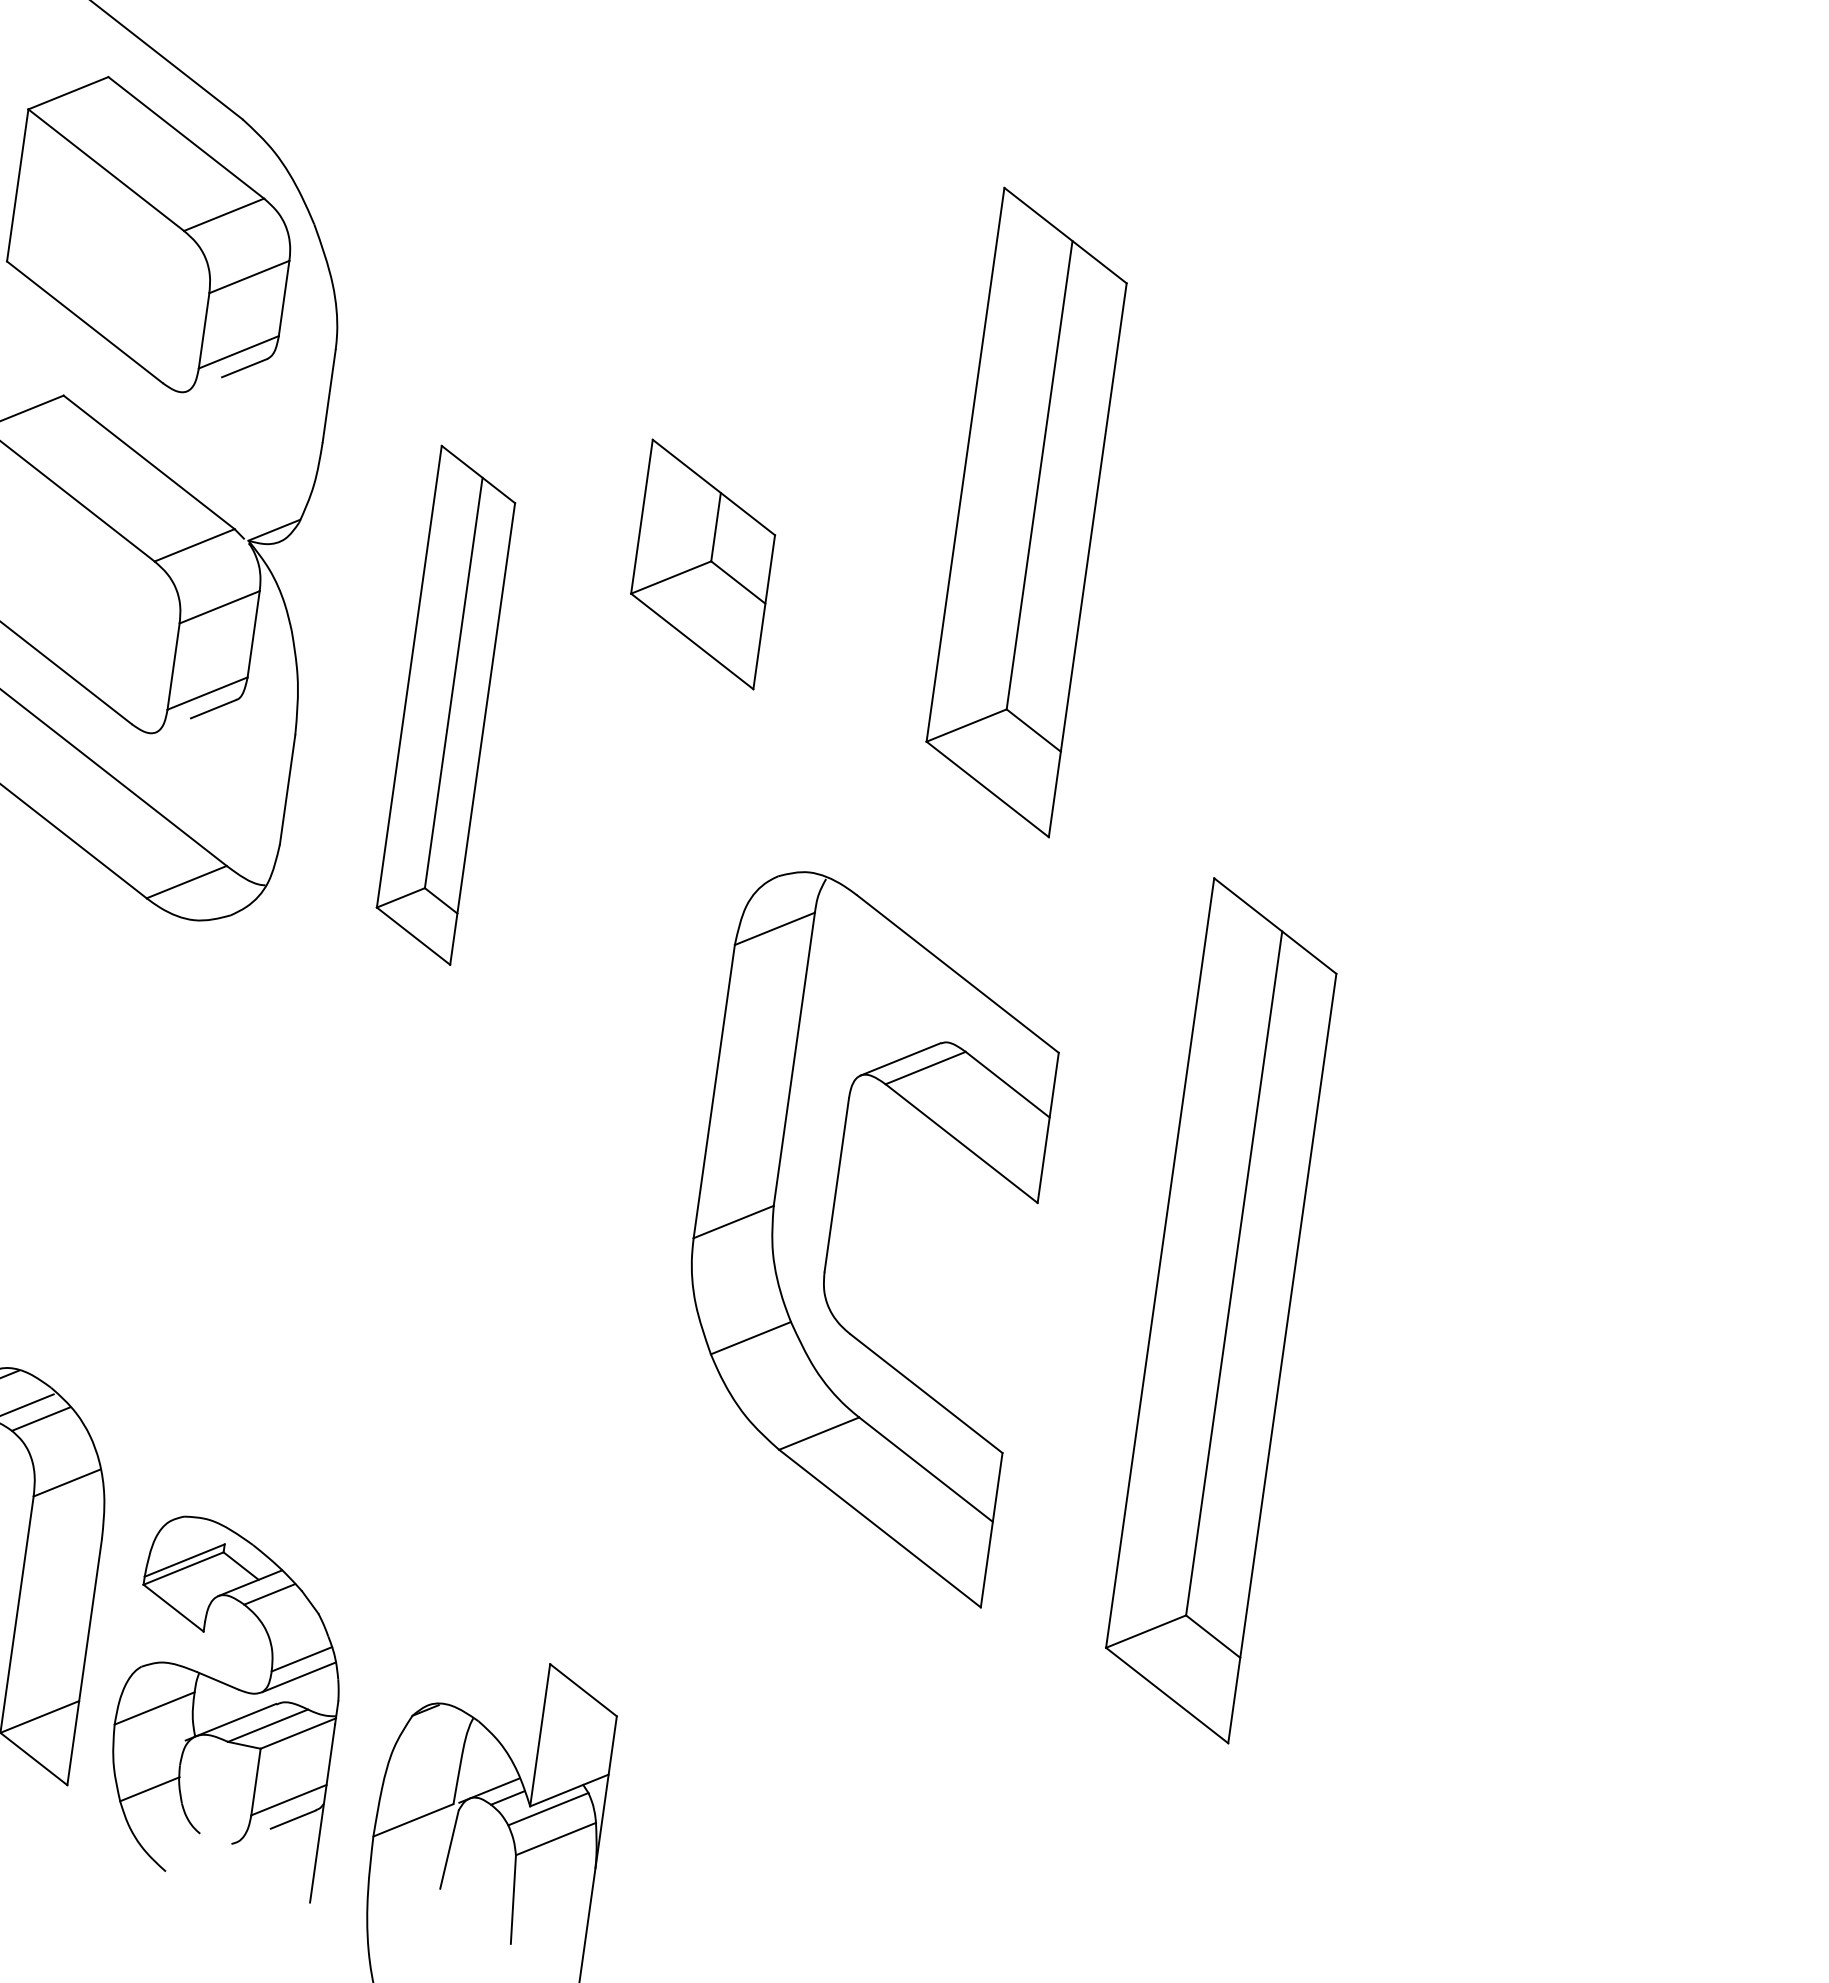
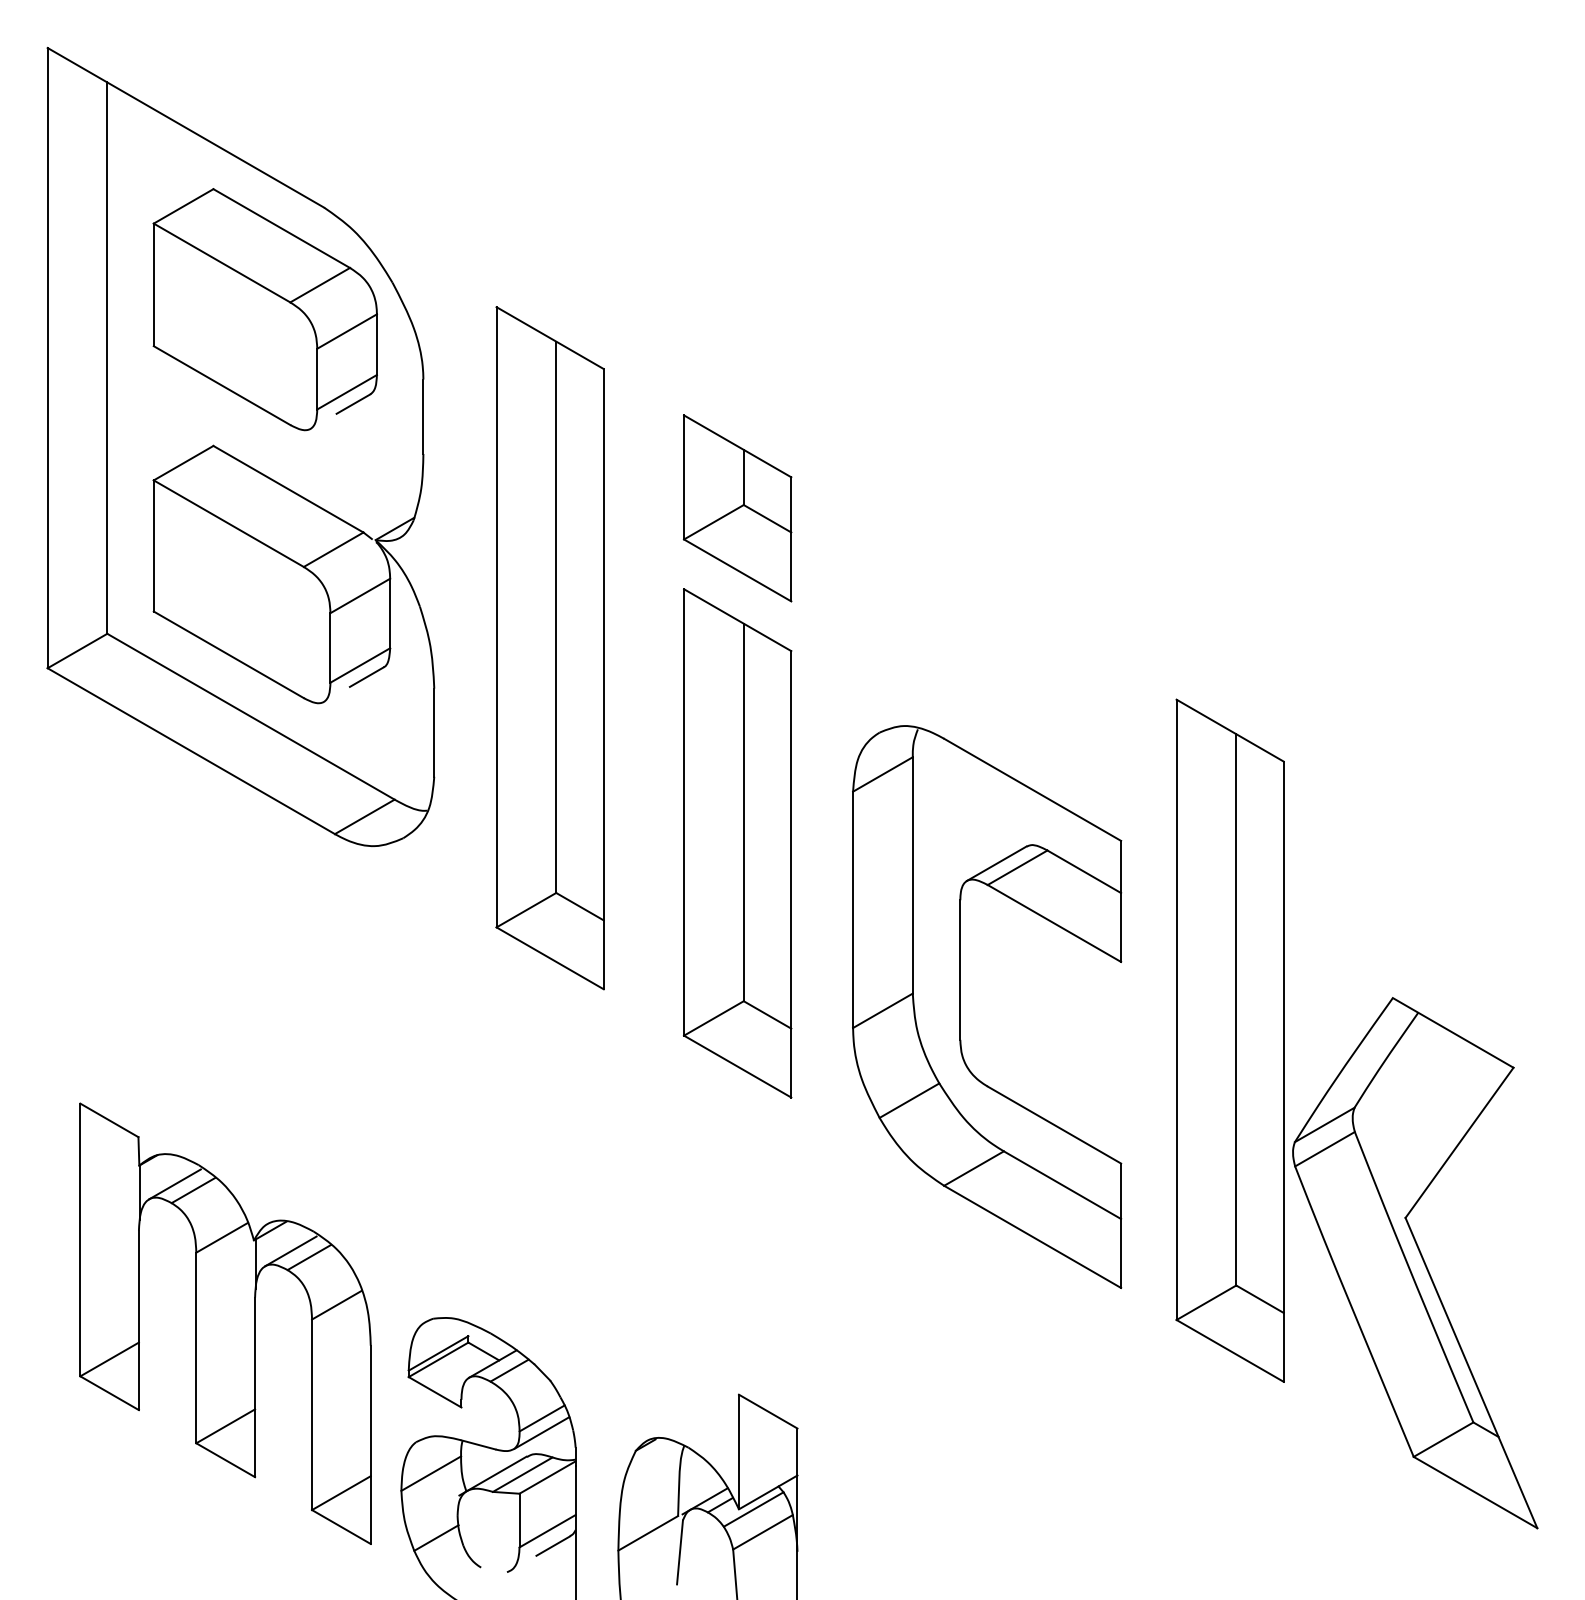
part: (1026, 512) -> (737, 843), moved
part: (445, 705) -> (549, 648), size x1.67
part: (830, 1230) -> (960, 1006), moved
part: (1412, 1619) -> (1415, 1263), added

